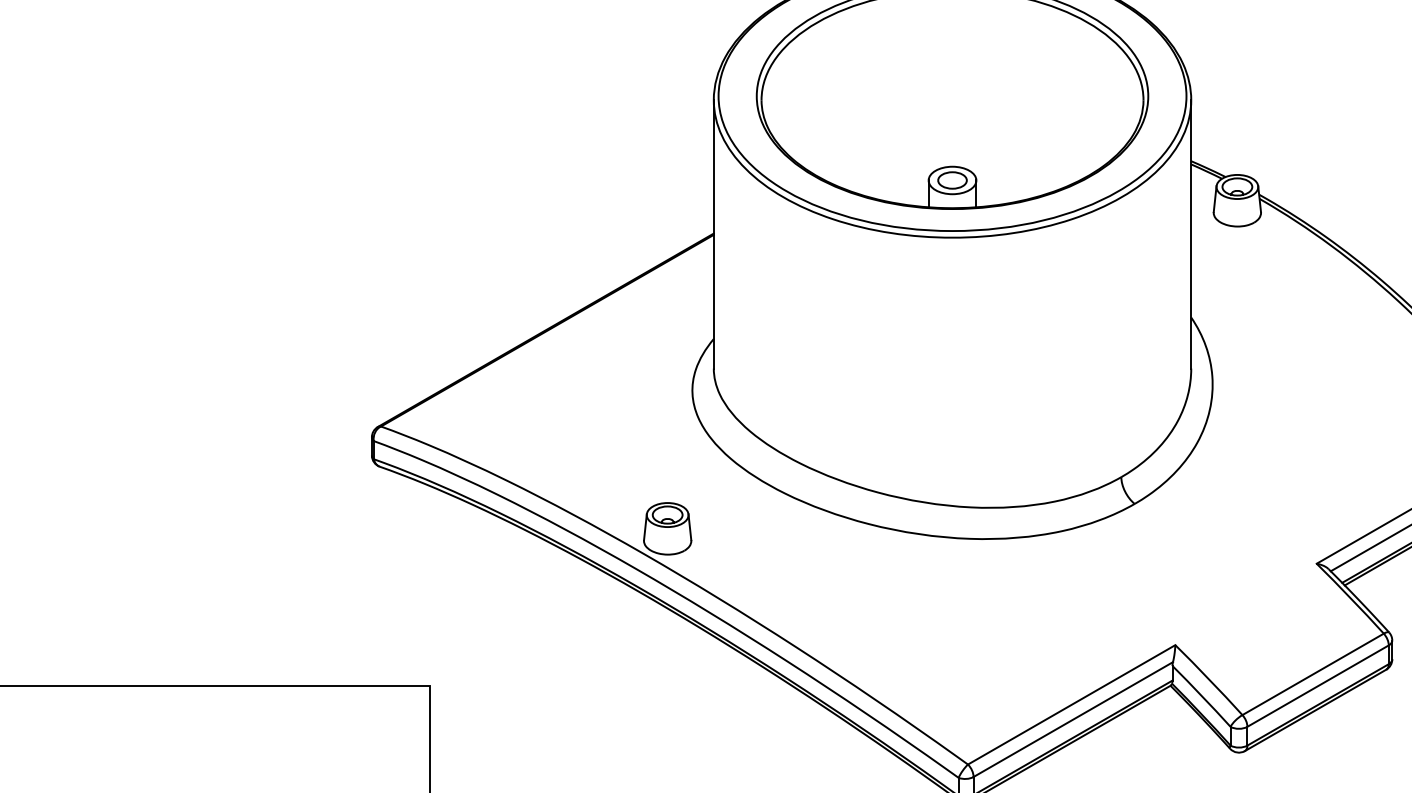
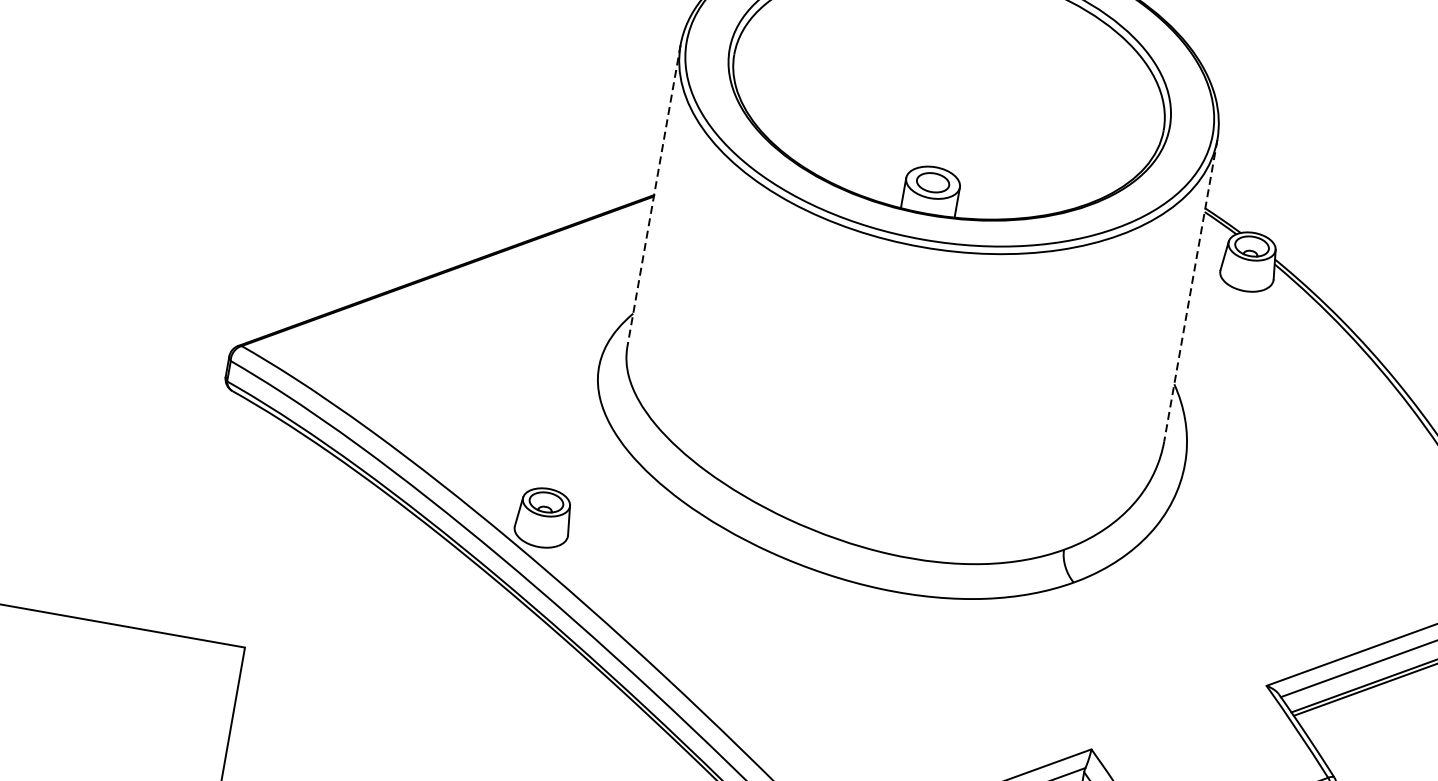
line: (713, 234) -> (653, 196), solid -> dashed
line: (1191, 234) -> (1191, 290), solid -> dashed

